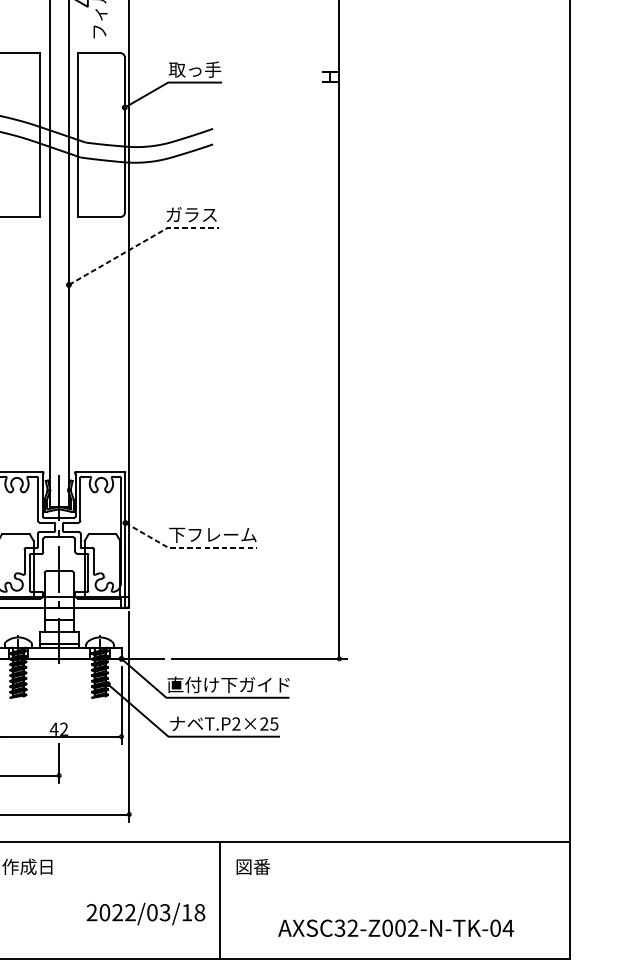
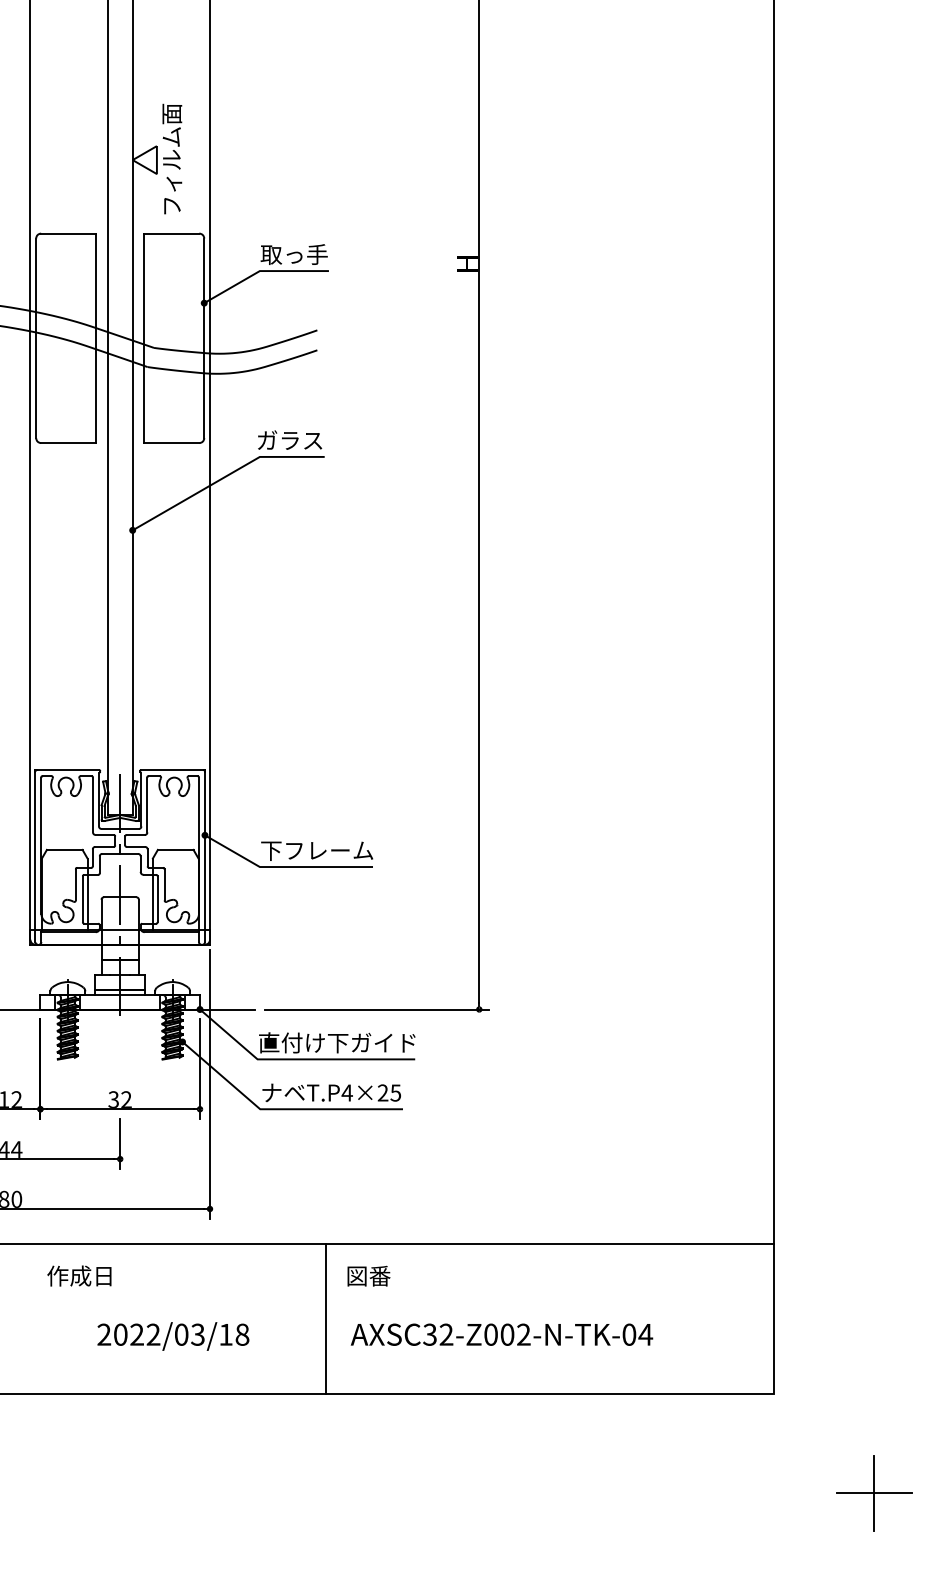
line: (141, 242) -> (225, 476), dashed -> solid
line: (187, 548) -> (284, 867), dashed -> solid
text: (235, 723) -> (346, 1092), T.P2×25 -> T.P4×25
text: (53, 729) -> (113, 1099), 42 -> 32
text: (146, 914) -> (173, 1336), moved
text: (395, 928) -> (501, 1334), moved

